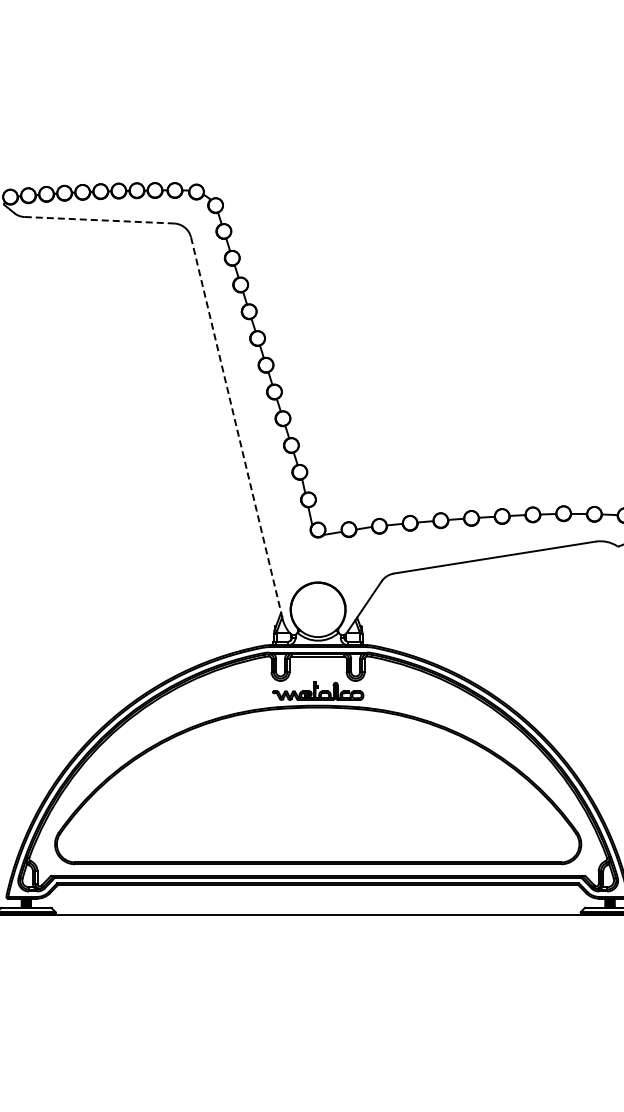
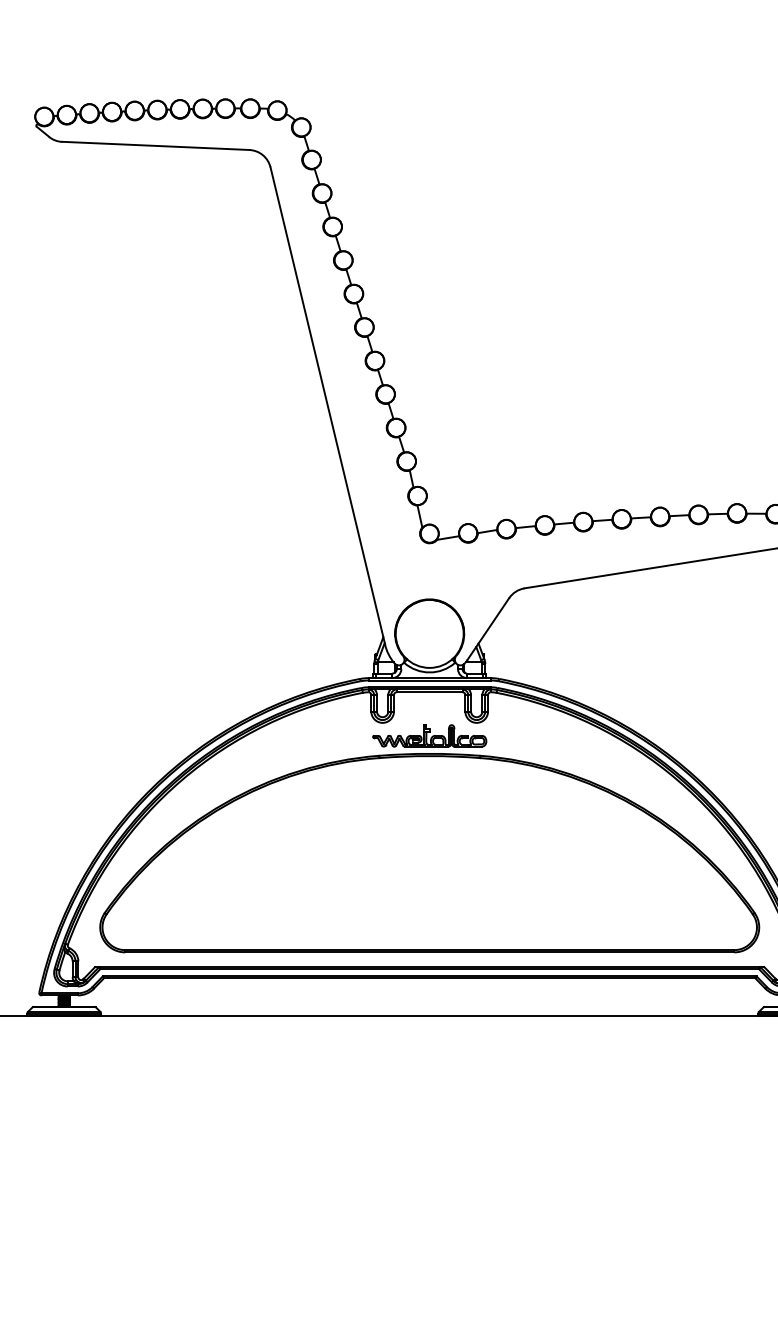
line: (99, 220) -> (155, 146), dashed -> solid
line: (236, 427) -> (327, 405), dashed -> solid

